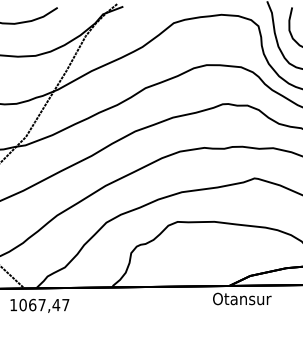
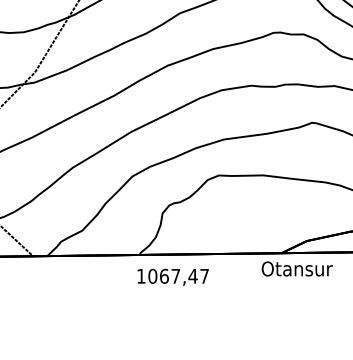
text: (39, 305) -> (172, 276), moved

